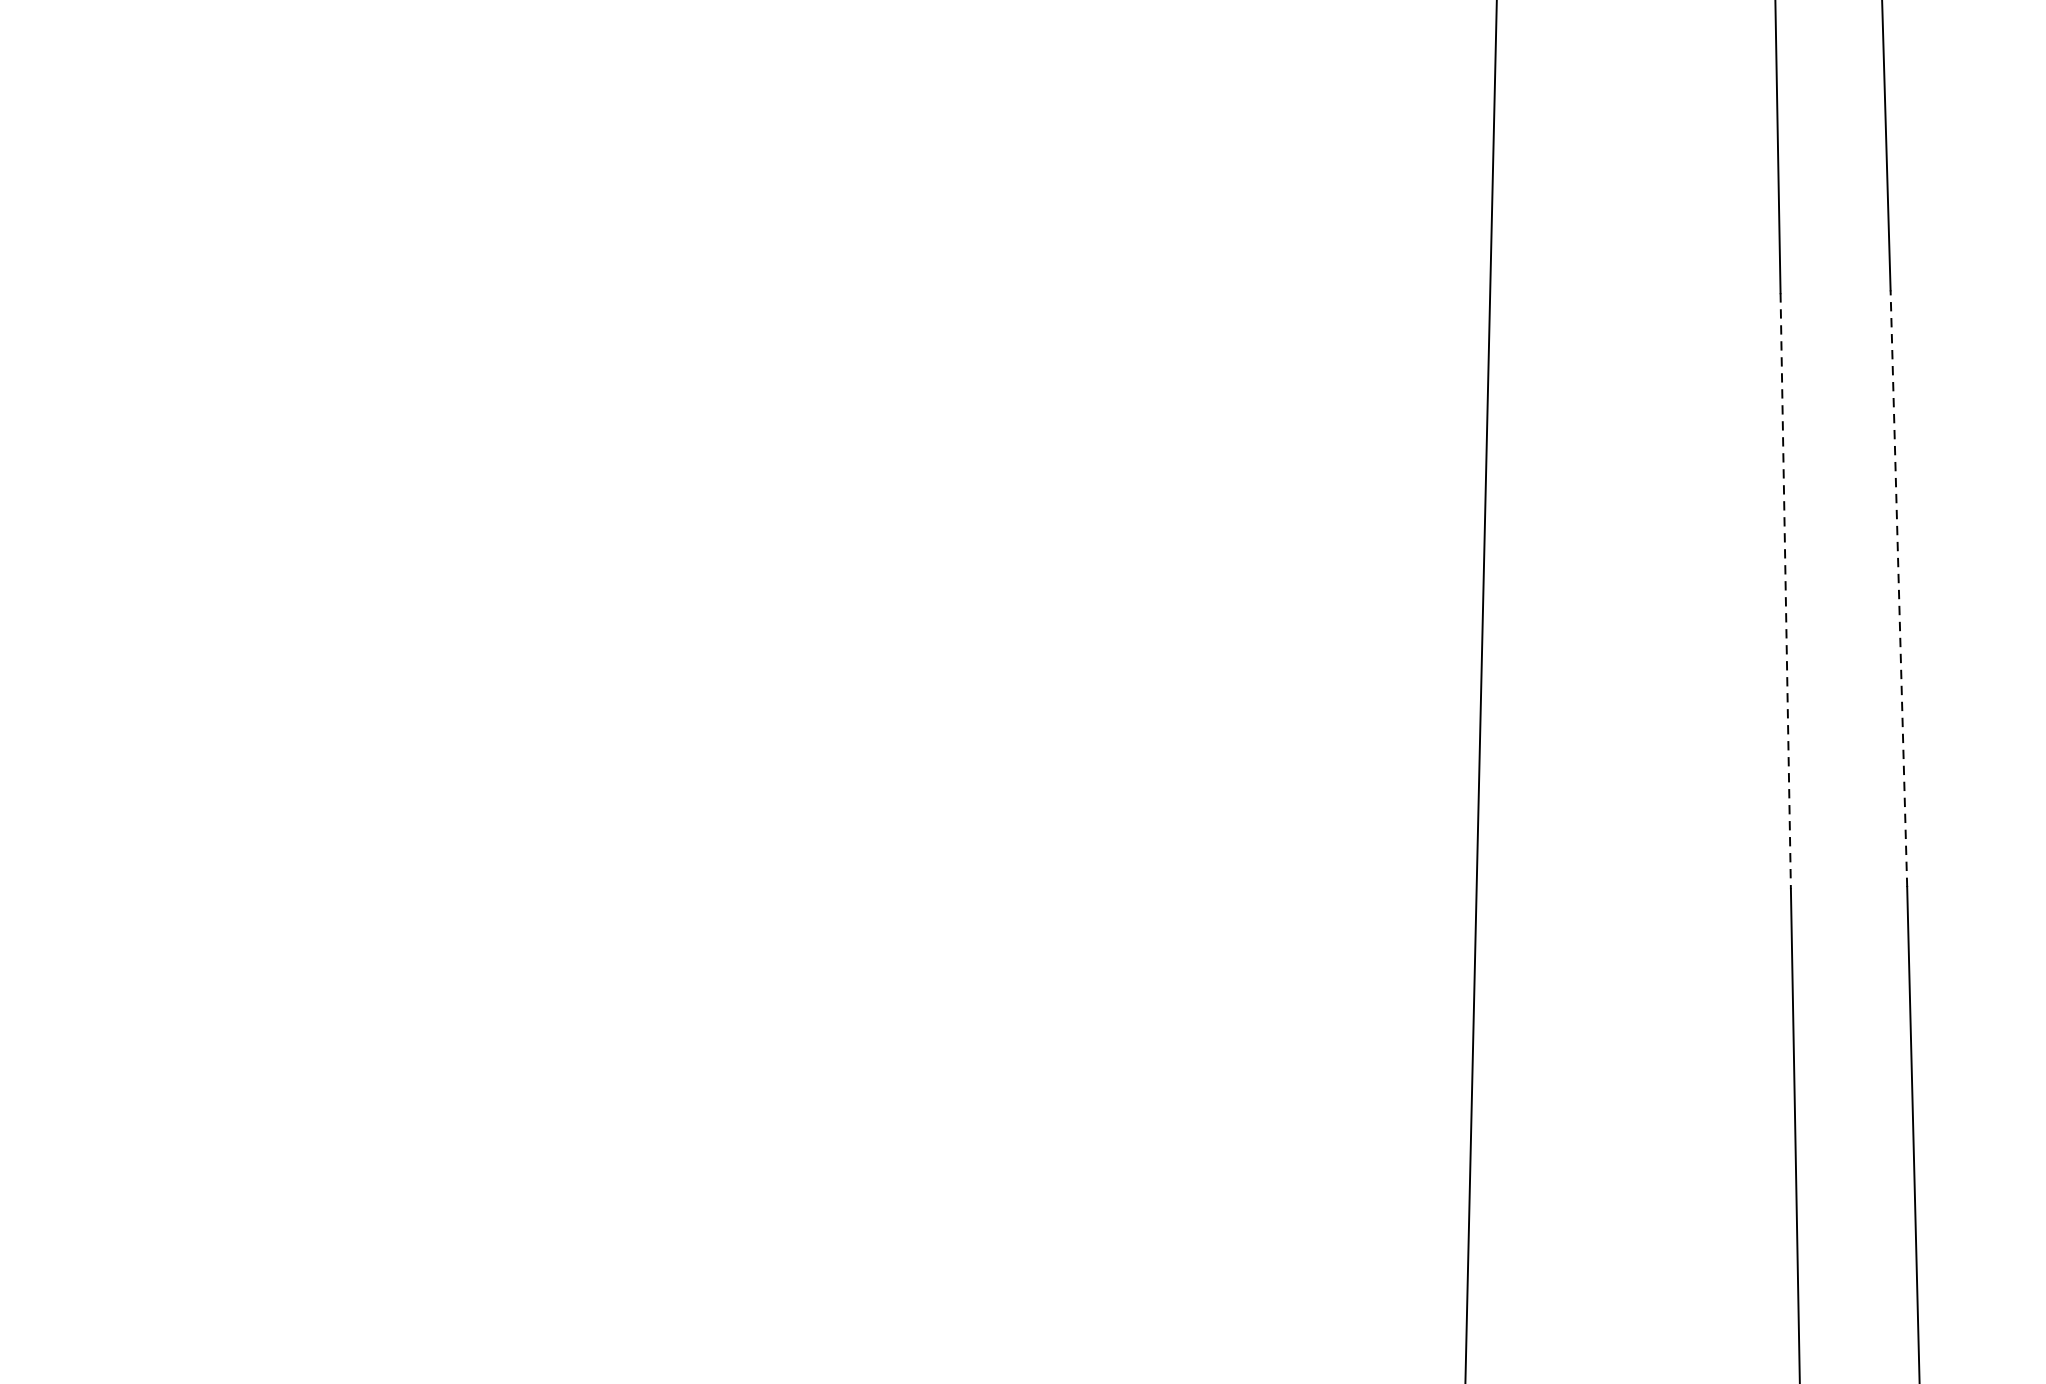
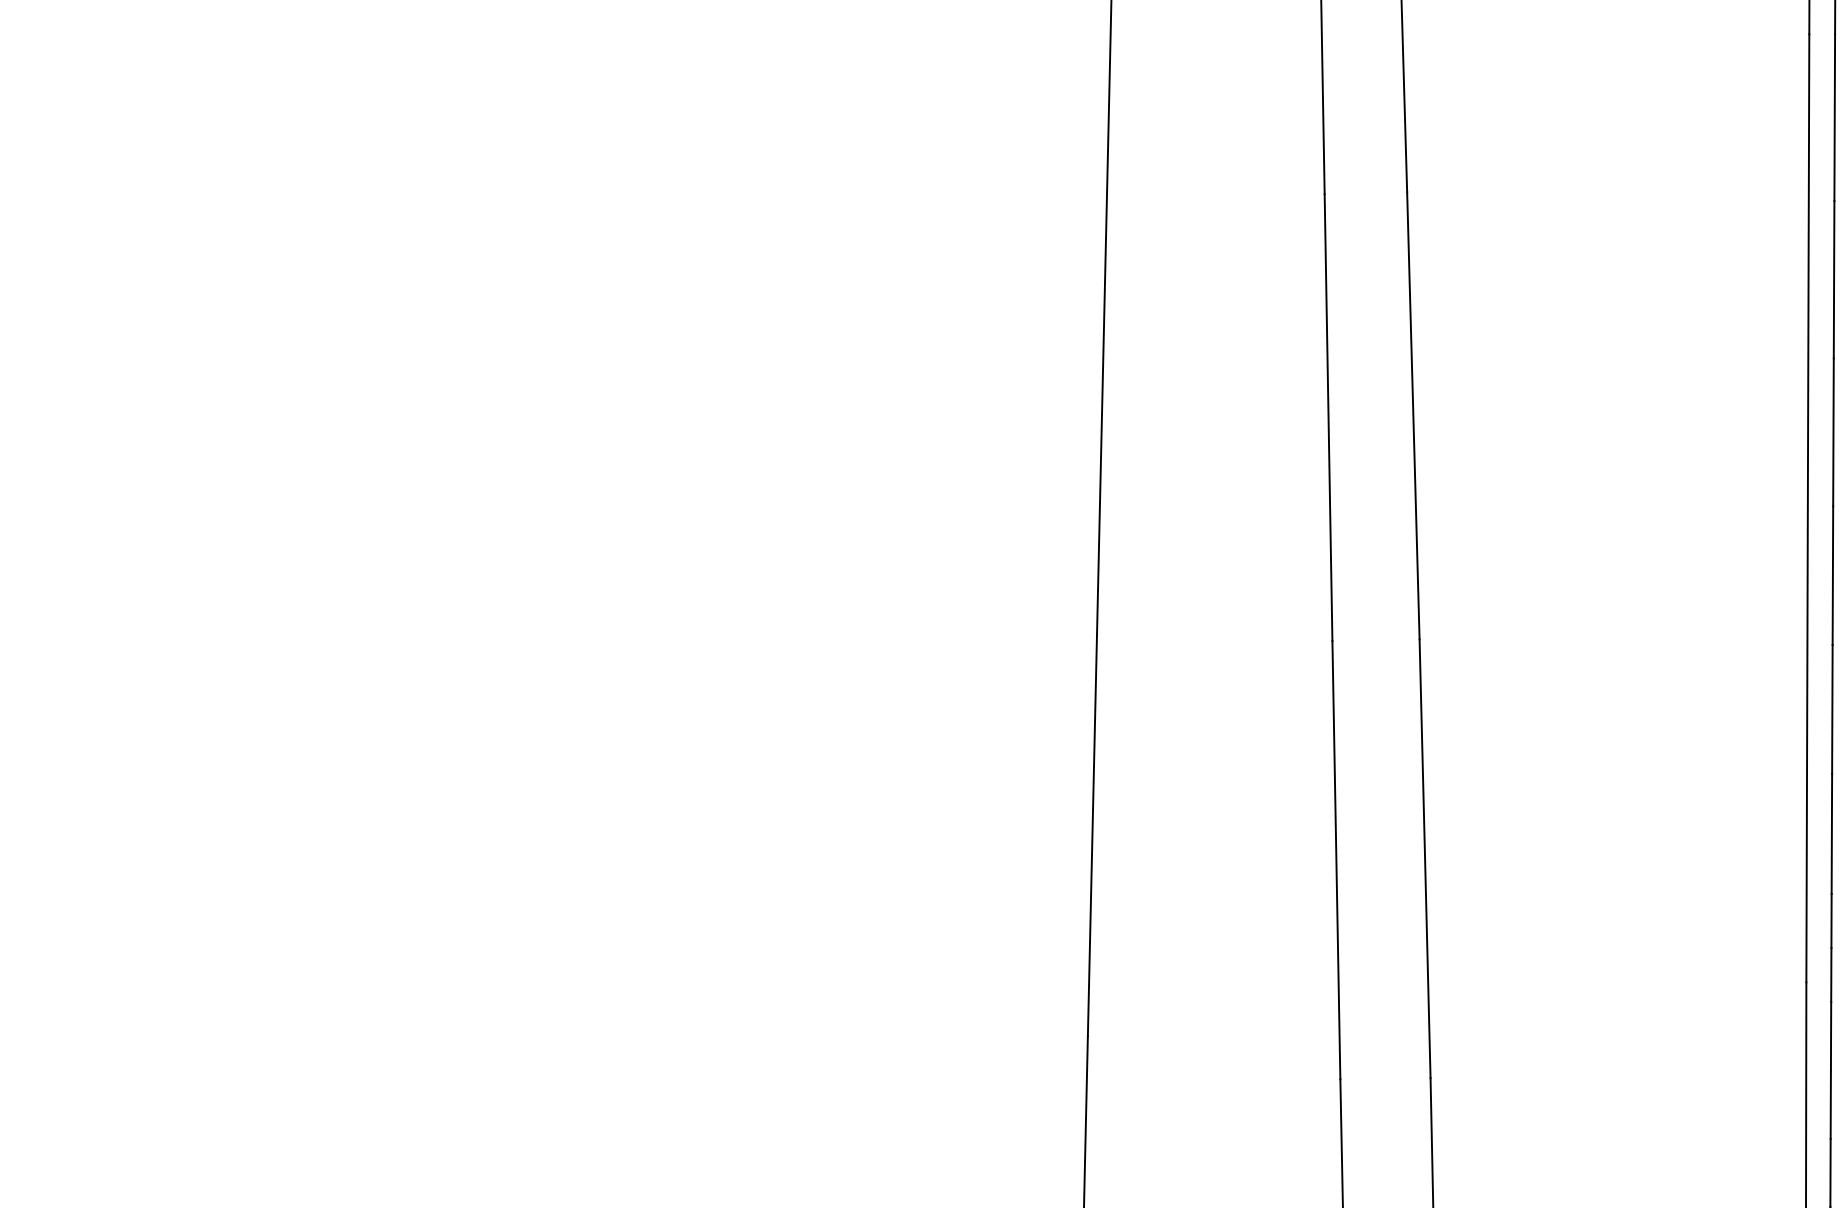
line: (1899, 588) -> (1413, 415), dashed -> solid
line: (1785, 592) -> (1328, 418), dashed -> solid

